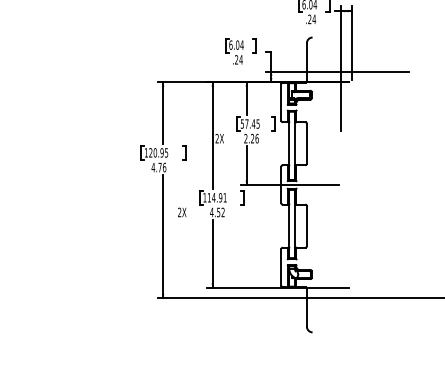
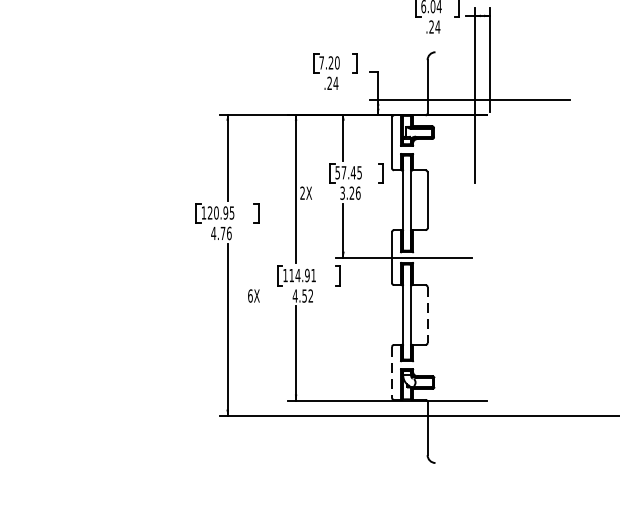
text: (236, 44) -> (329, 61), 6.04 -> 7.20
text: (245, 139) -> (342, 194), 2.26 -> 3.26
text: (179, 212) -> (250, 296), 2X -> 6X
line: (306, 226) -> (427, 315), solid -> dashed
line: (281, 267) -> (392, 372), solid -> dashed

